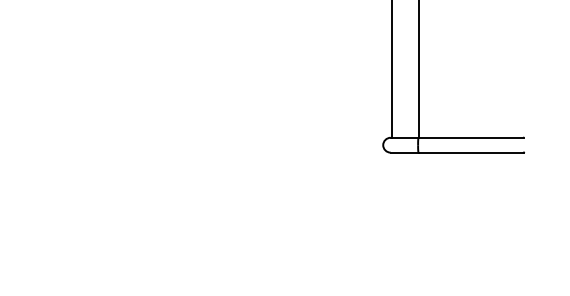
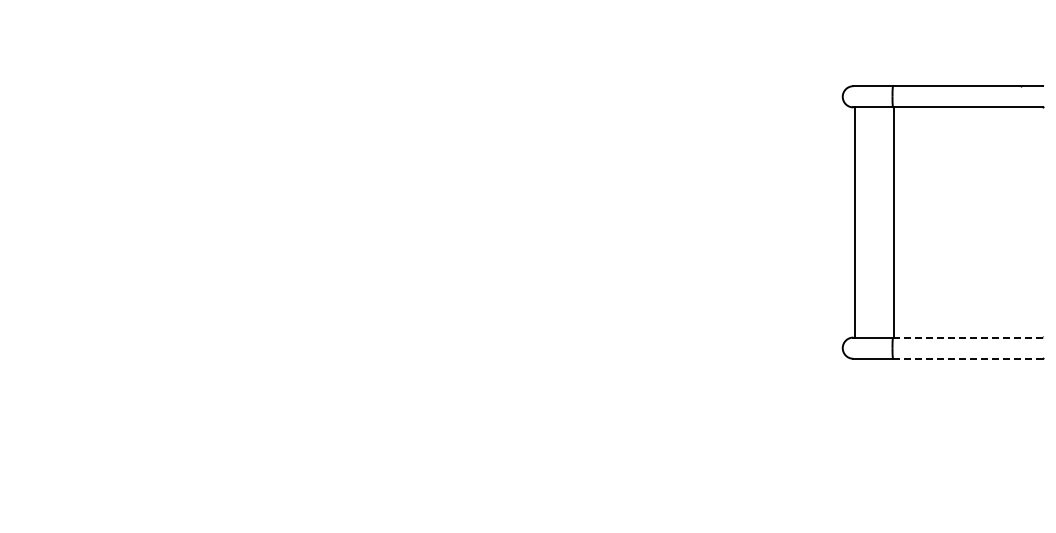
line: (470, 137) -> (967, 337), solid -> dashed
line: (471, 152) -> (968, 358), solid -> dashed

